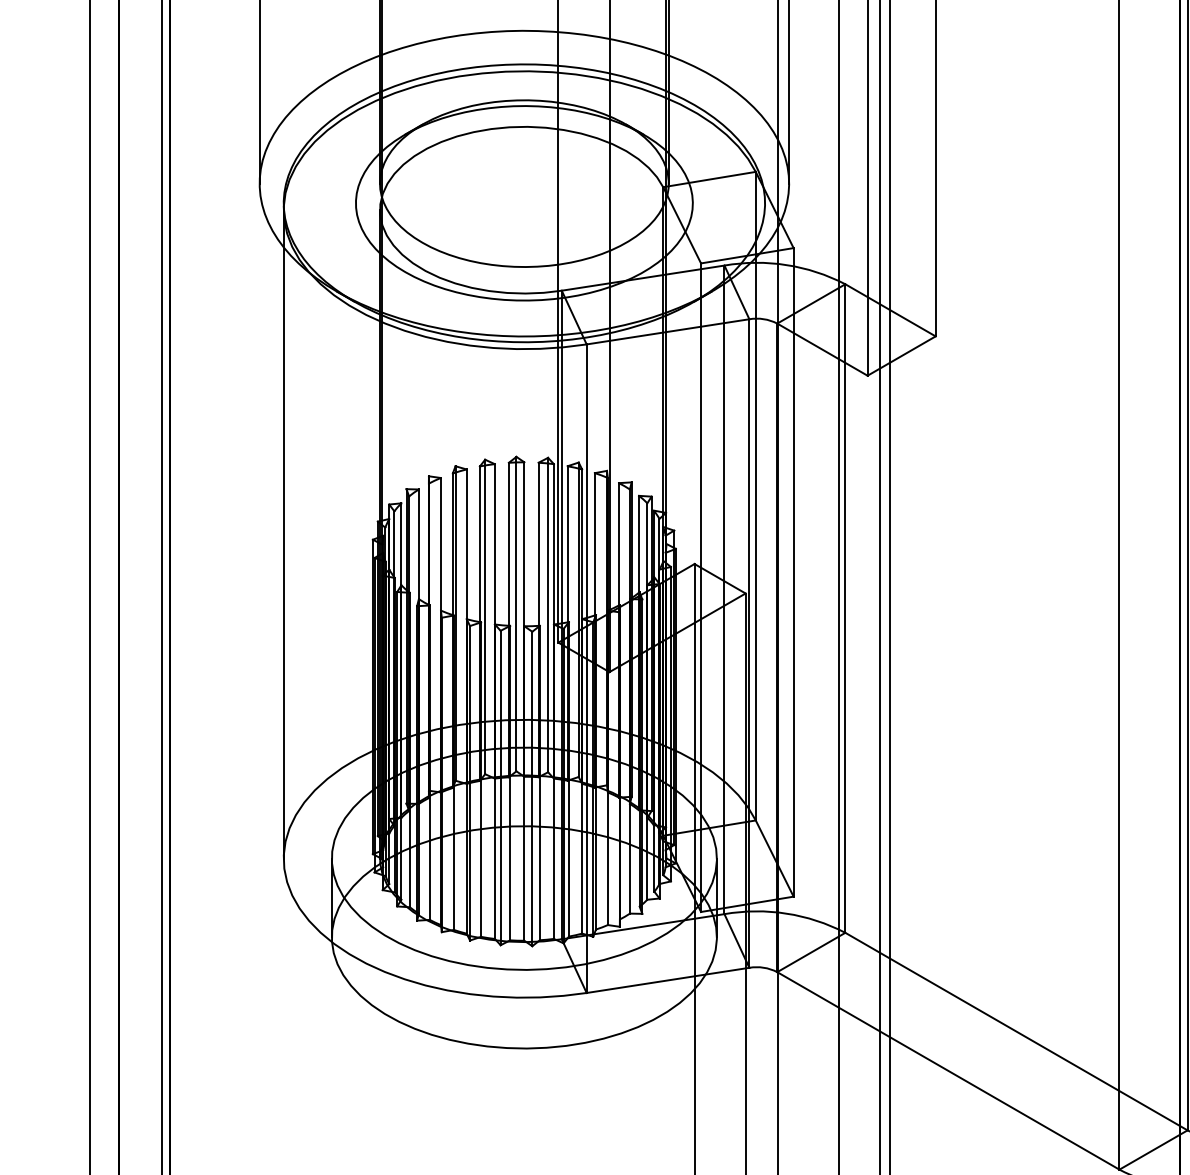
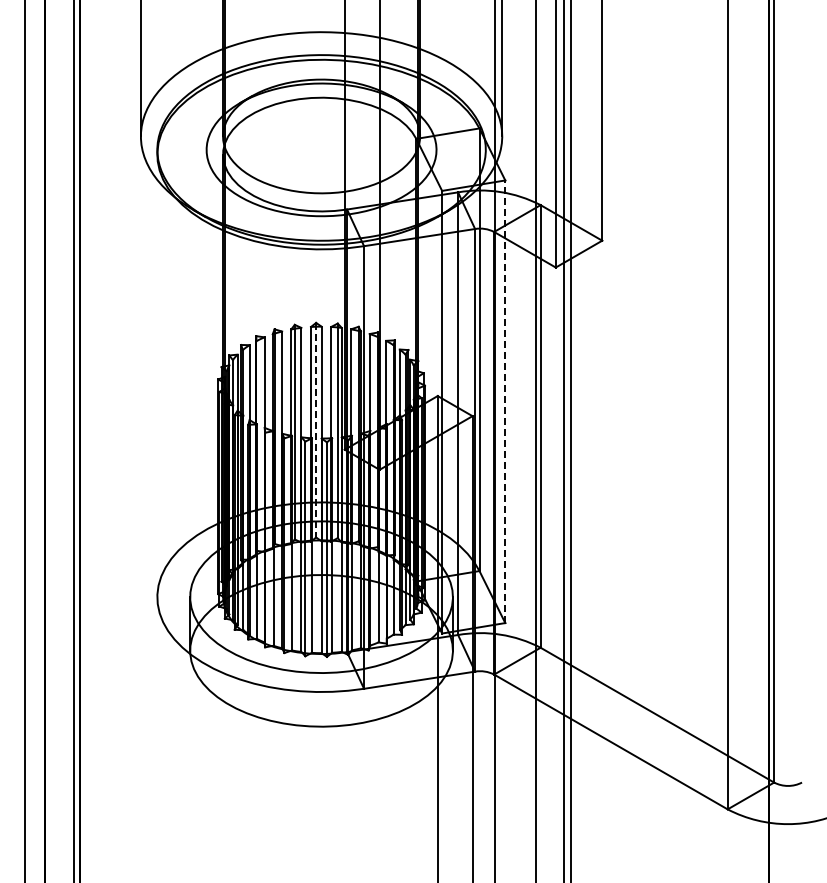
line: (283, 533) -> (157, 375), removed
line: (793, 571) -> (505, 401), solid -> dashed
line: (516, 614) -> (316, 430), solid -> dashed

